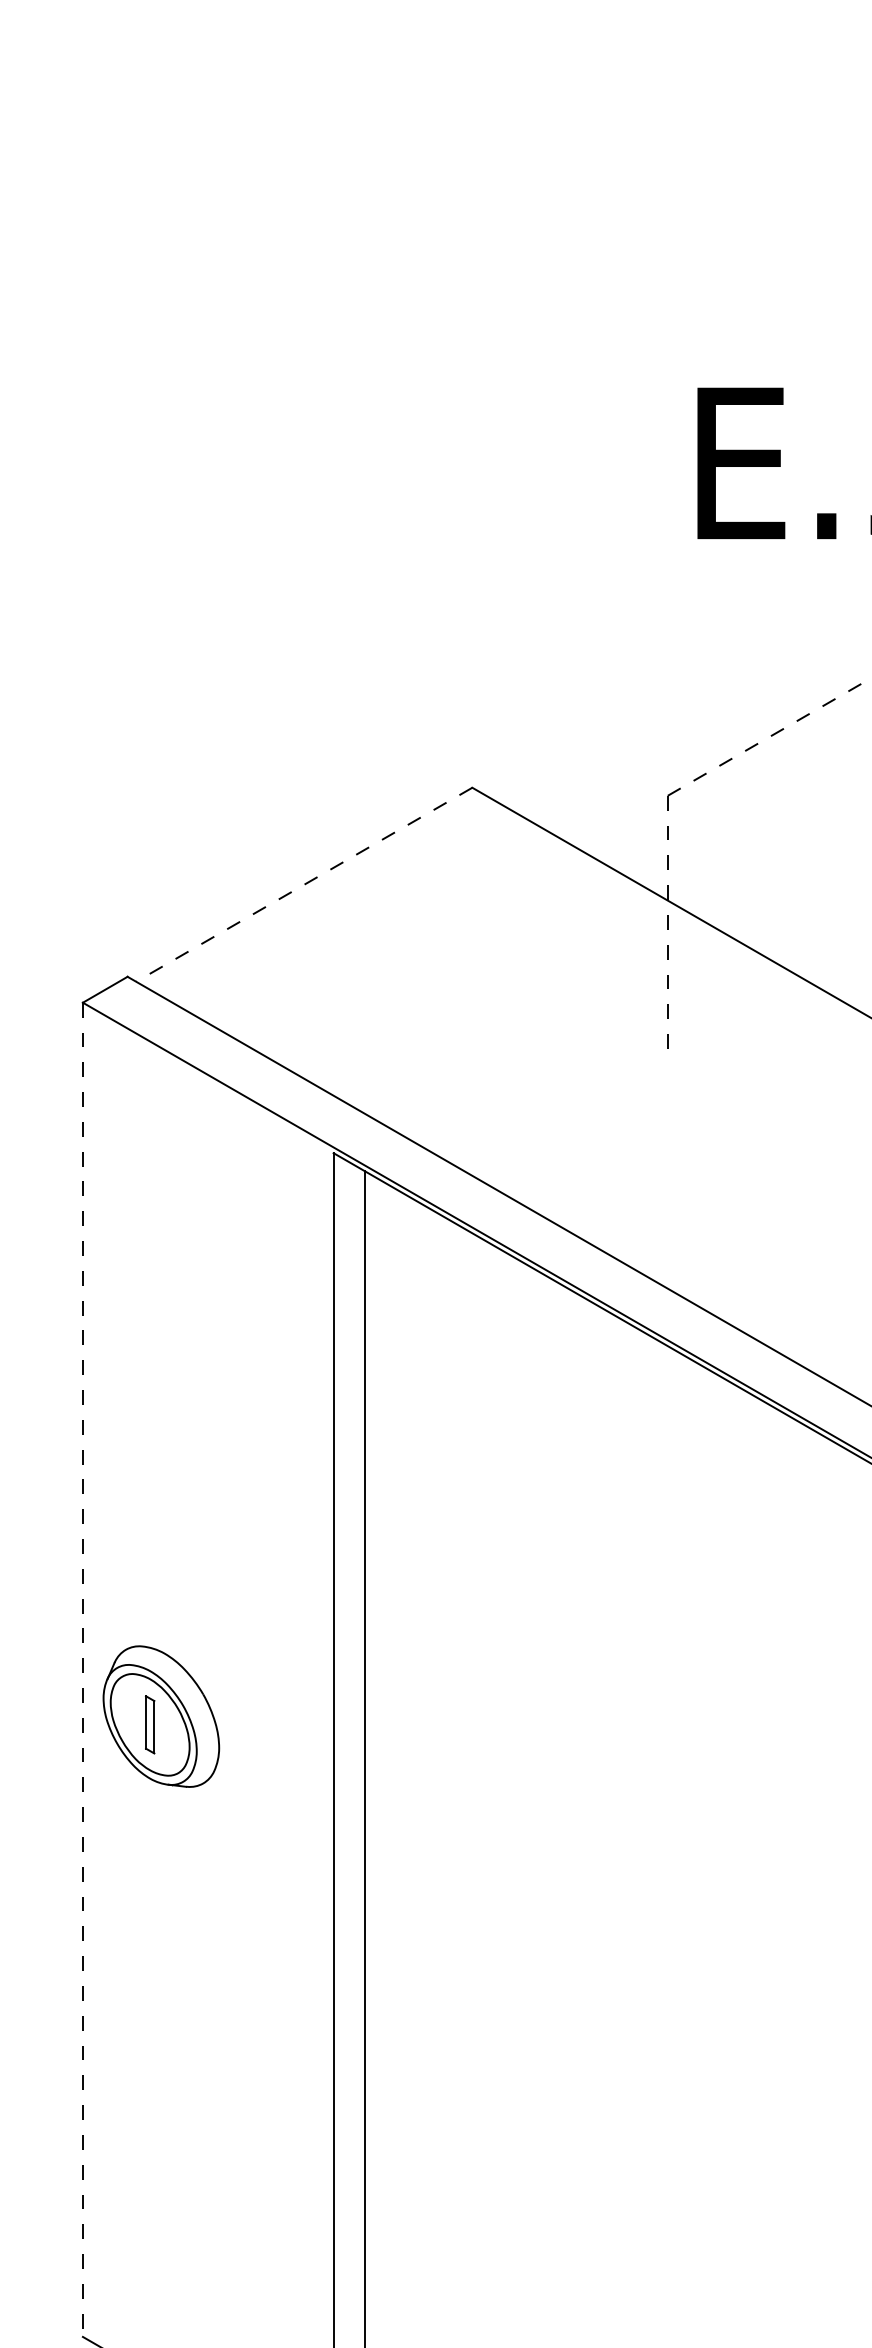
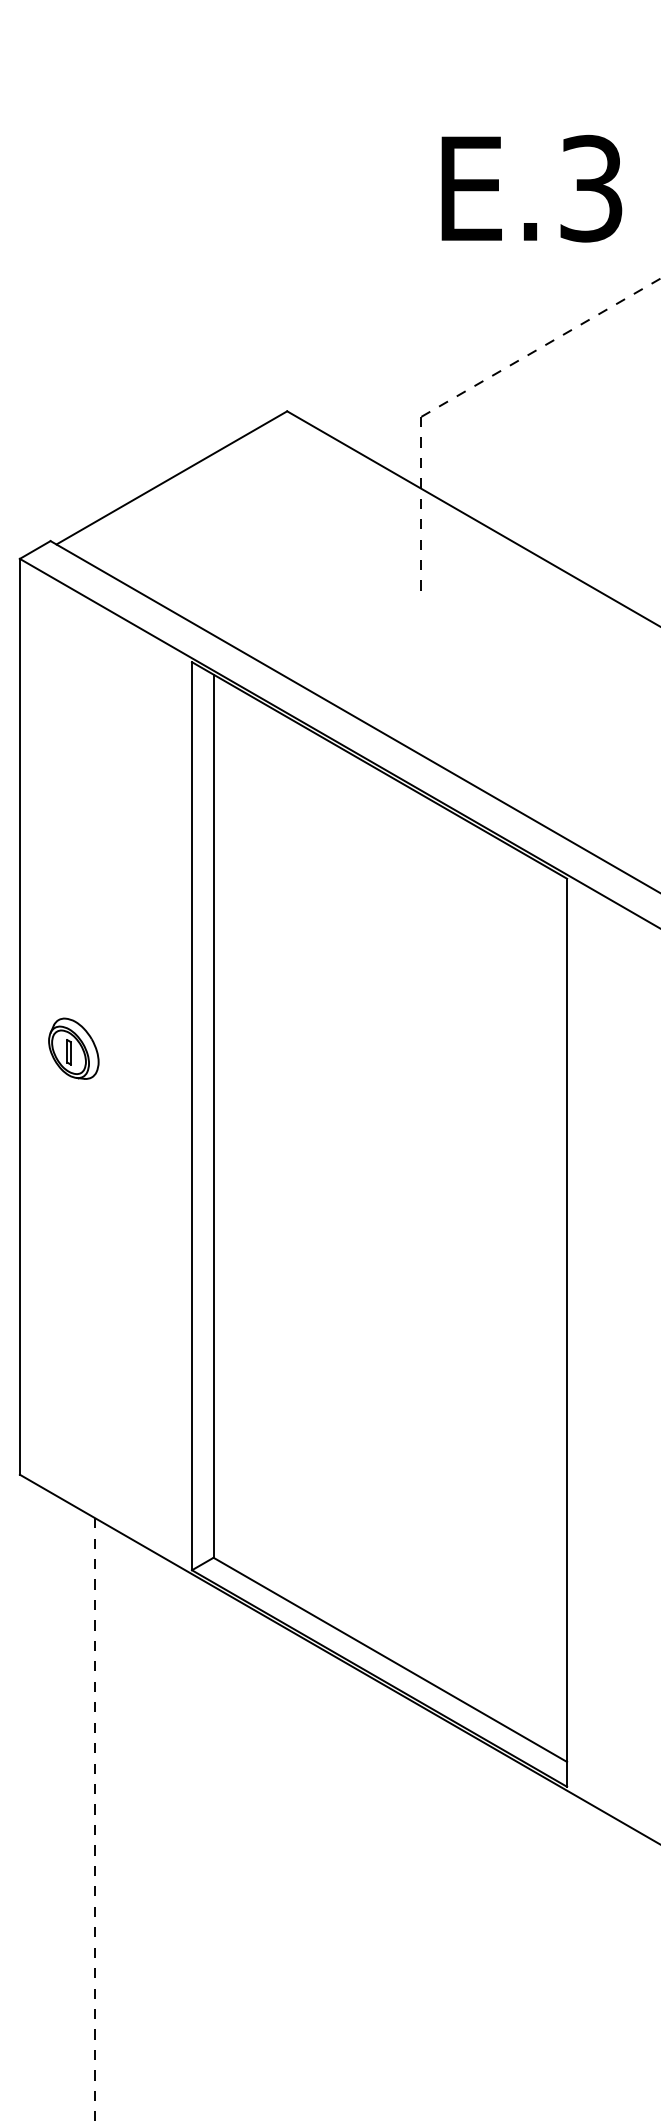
line: (303, 885) -> (171, 478), dashed -> solid
line: (82, 1669) -> (19, 1016), dashed -> solid
part: (160, 1715) -> (73, 1048), size x0.62

